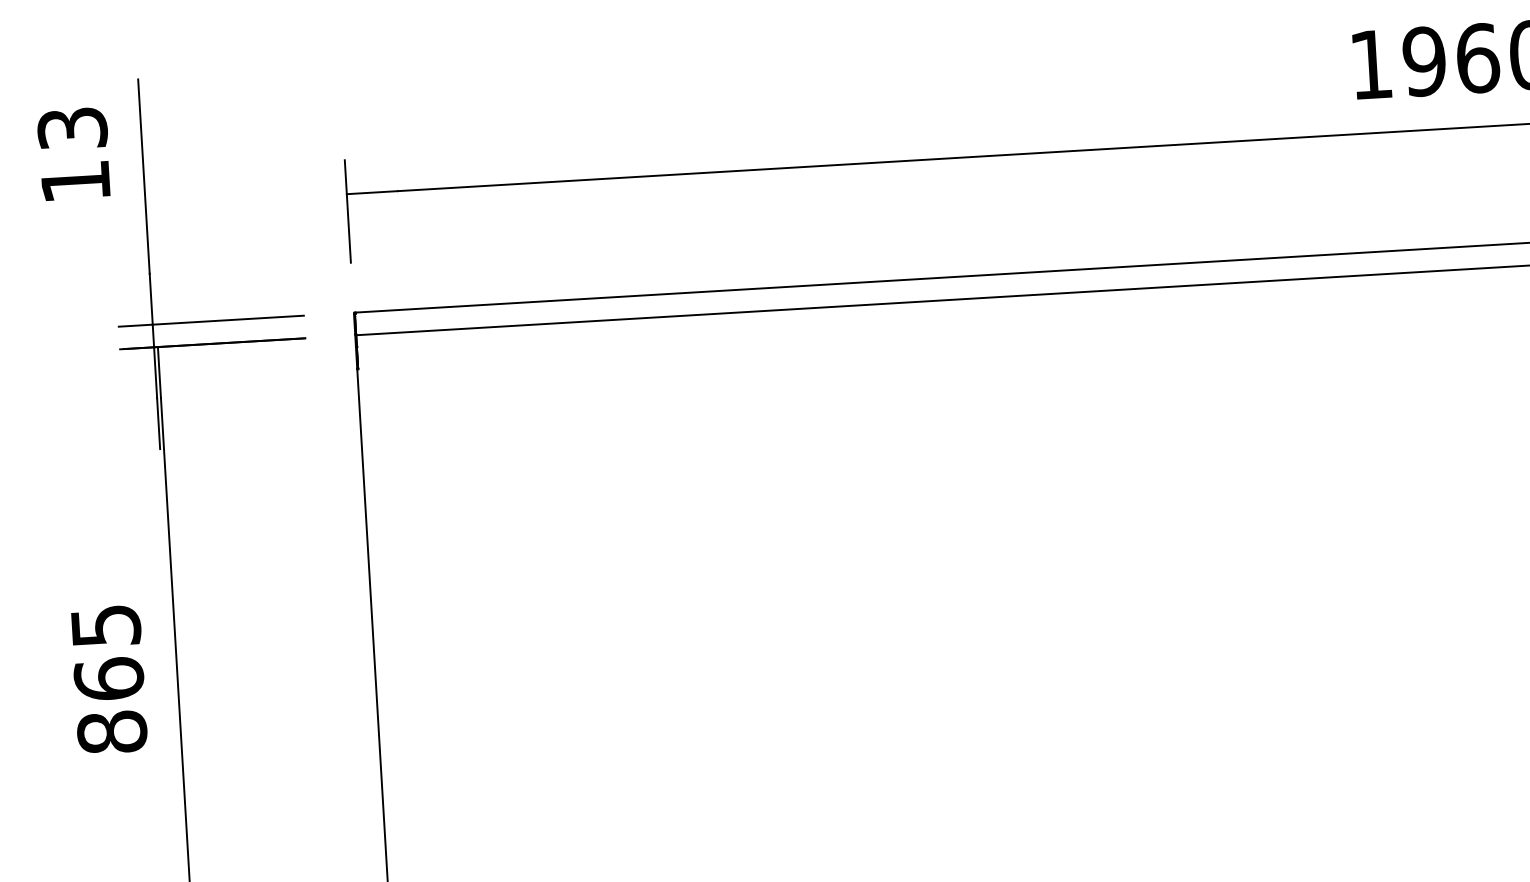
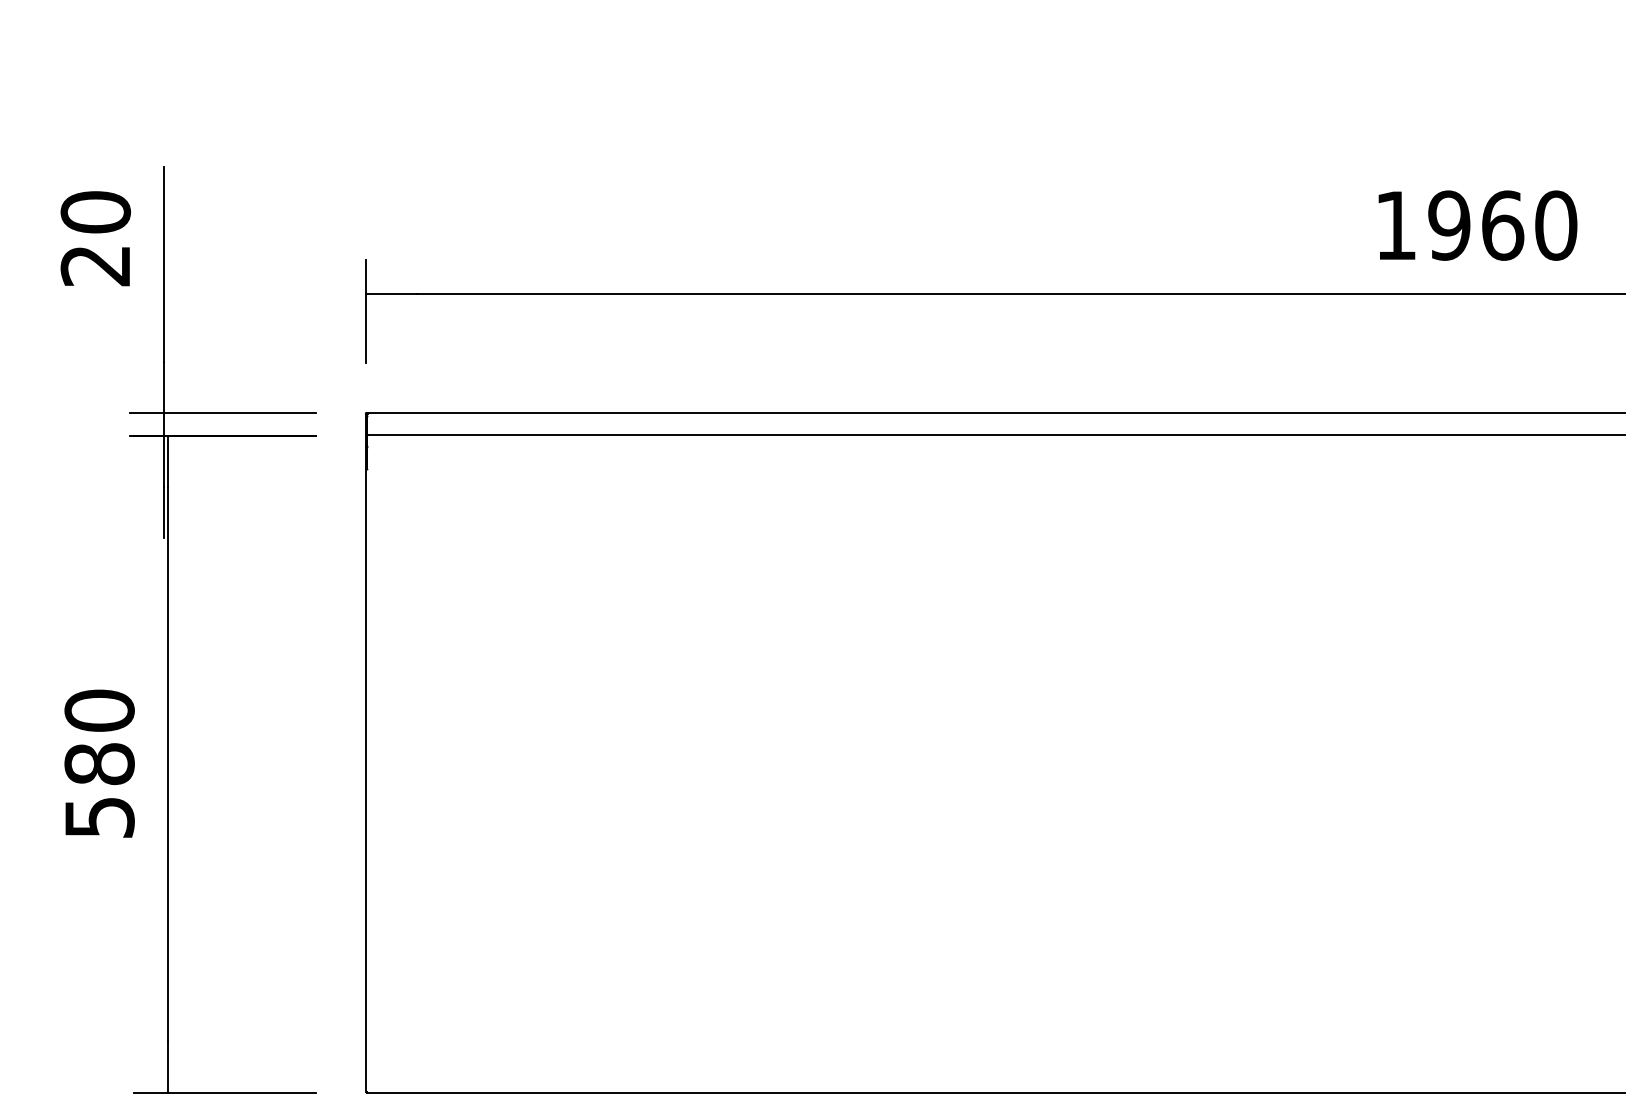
text: (73, 154) -> (95, 238), 13 -> 20
text: (108, 678) -> (99, 763), 865 -> 580

